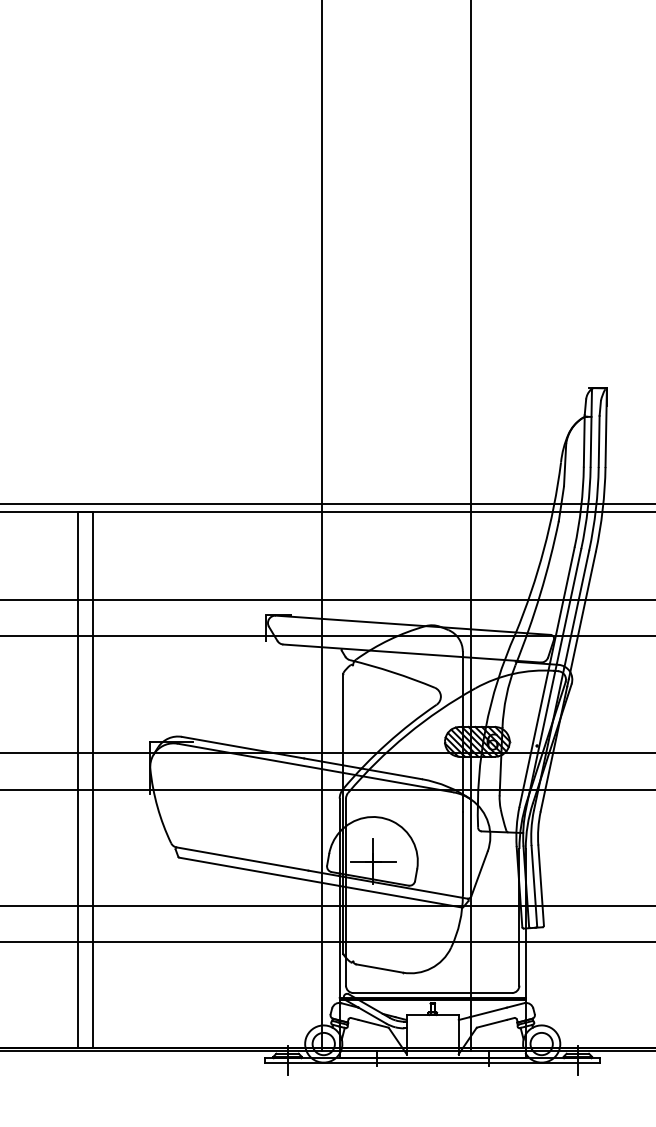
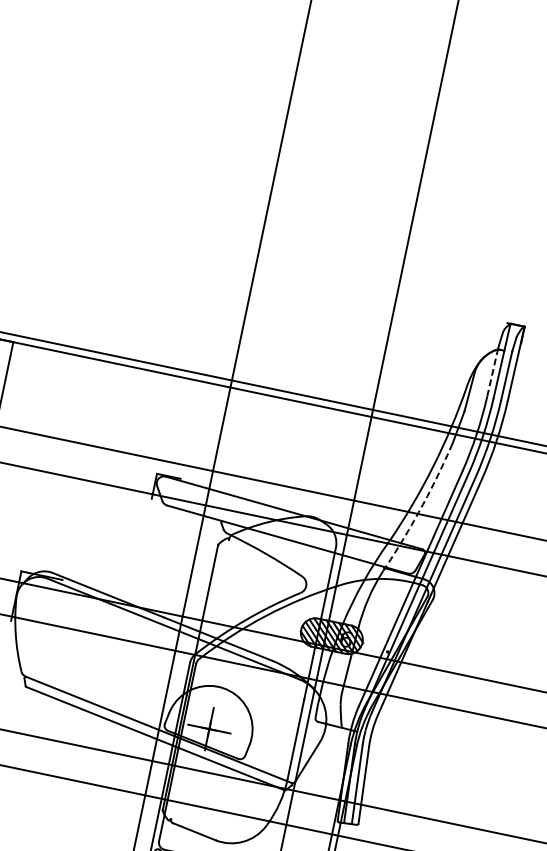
line: (584, 440) -> (493, 371), solid -> dashed
arc: (540, 593) -> (421, 508), solid -> dashed

